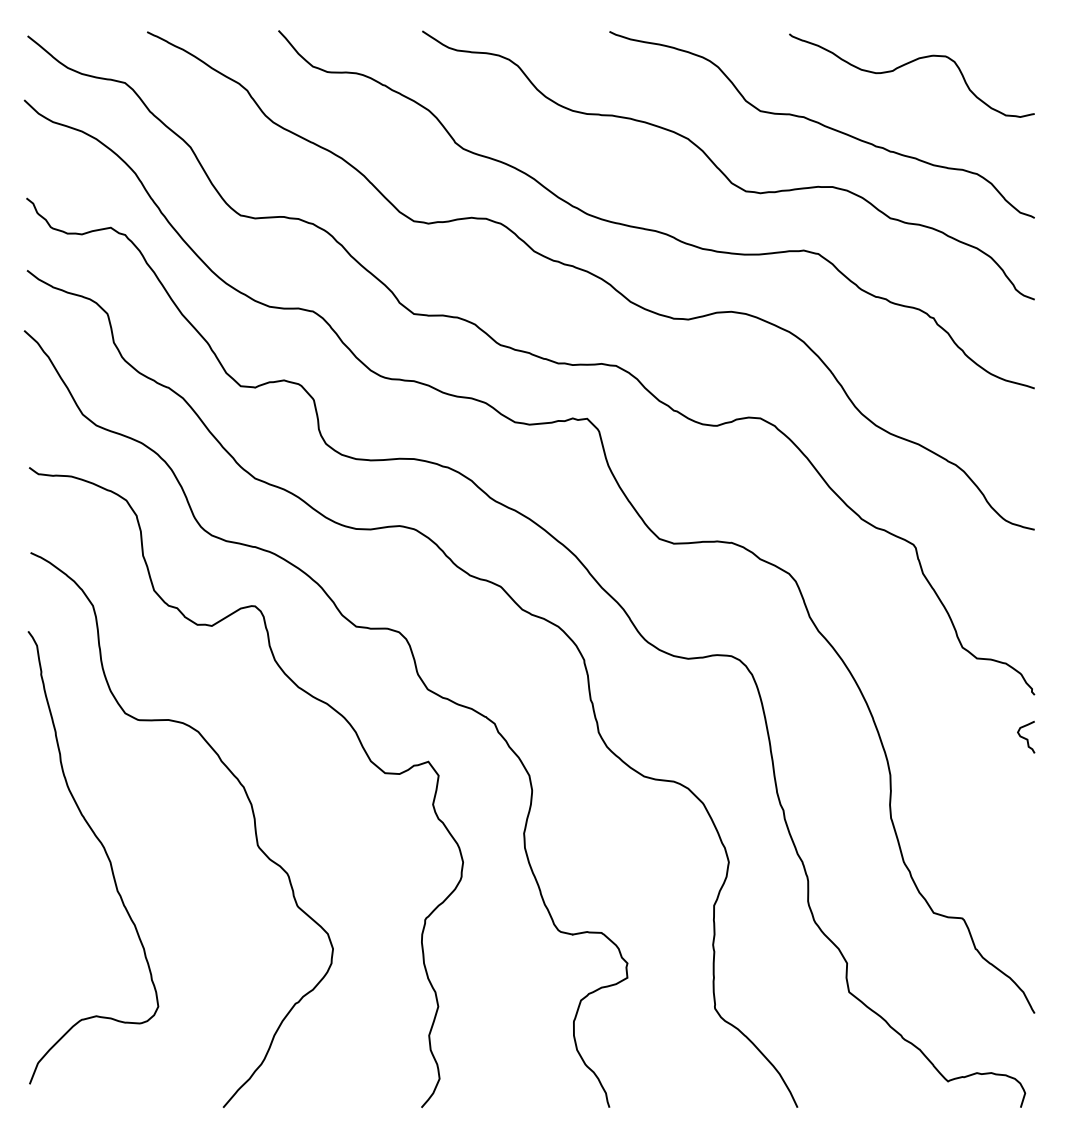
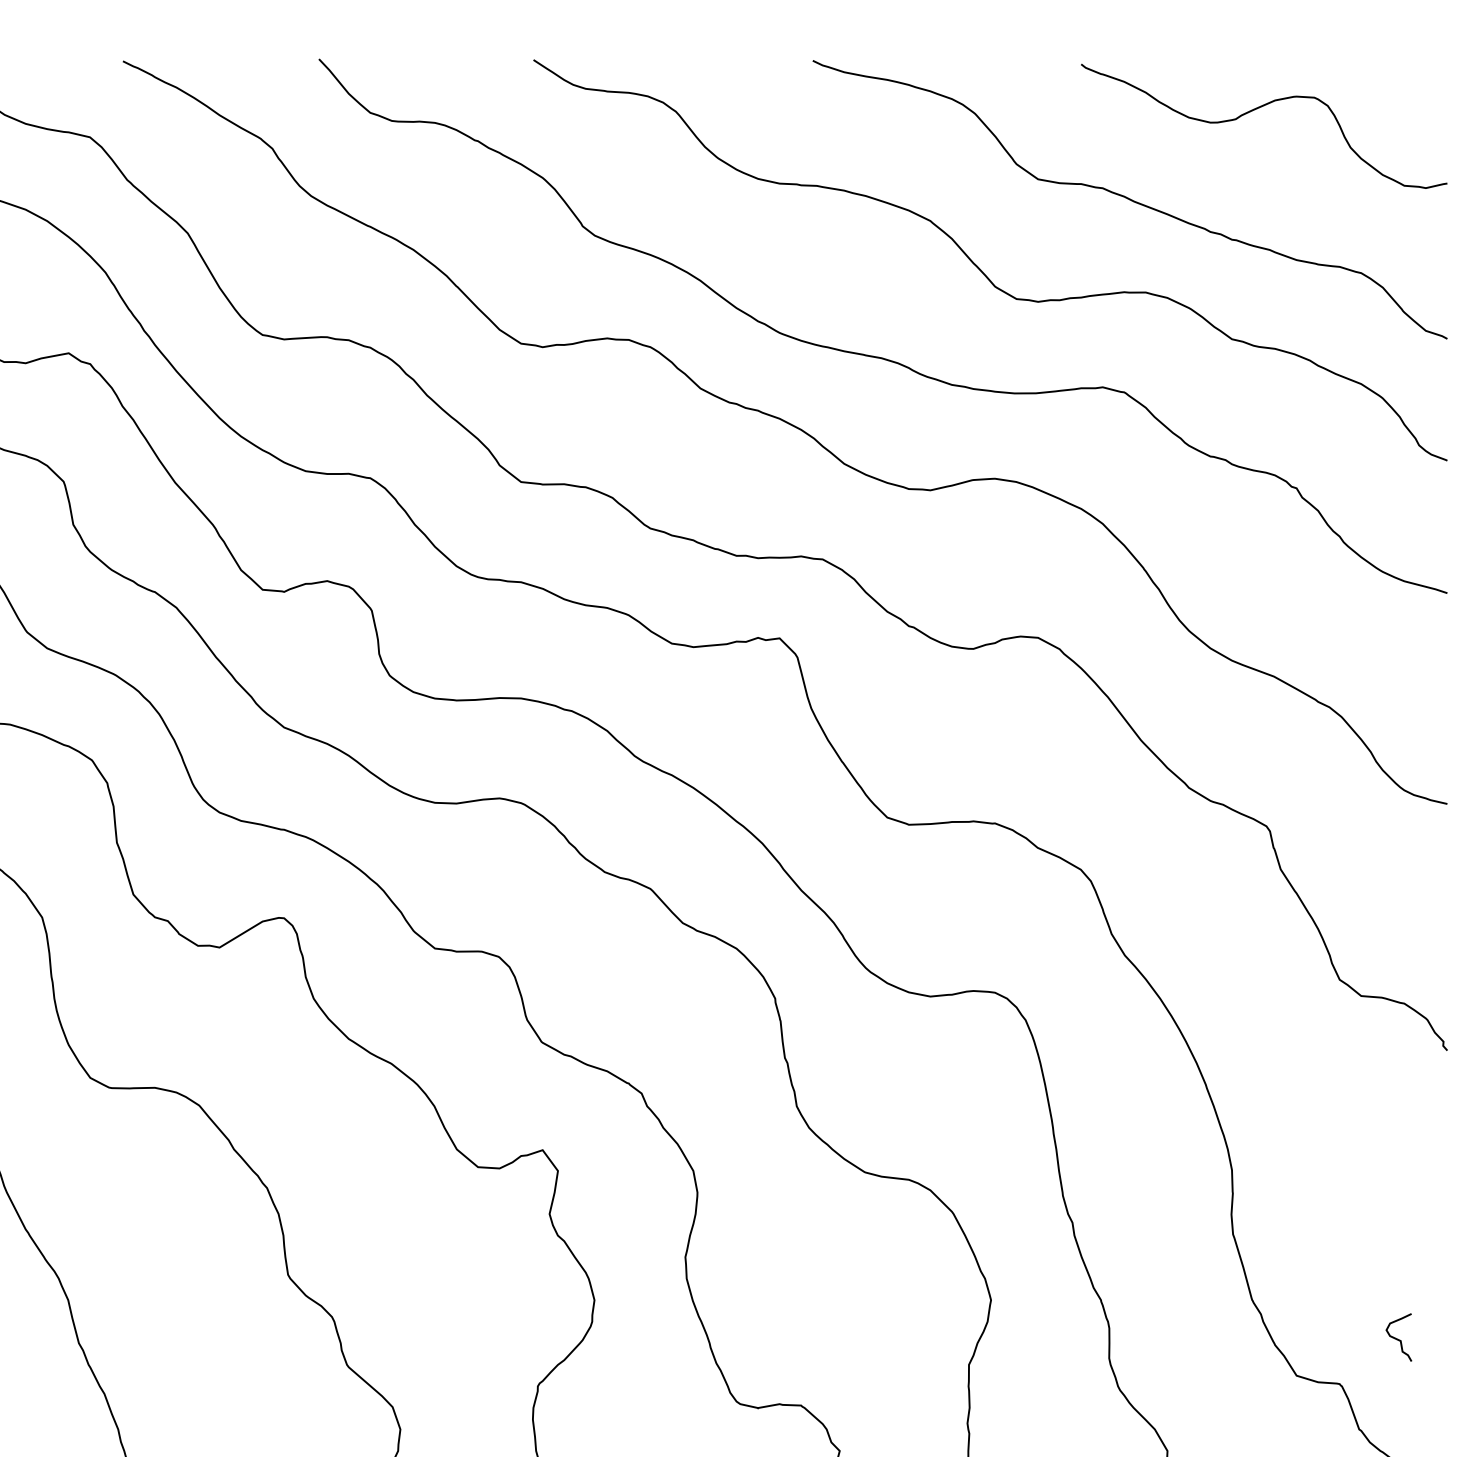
curve: (1025, 737) -> (1397, 1337), moved

